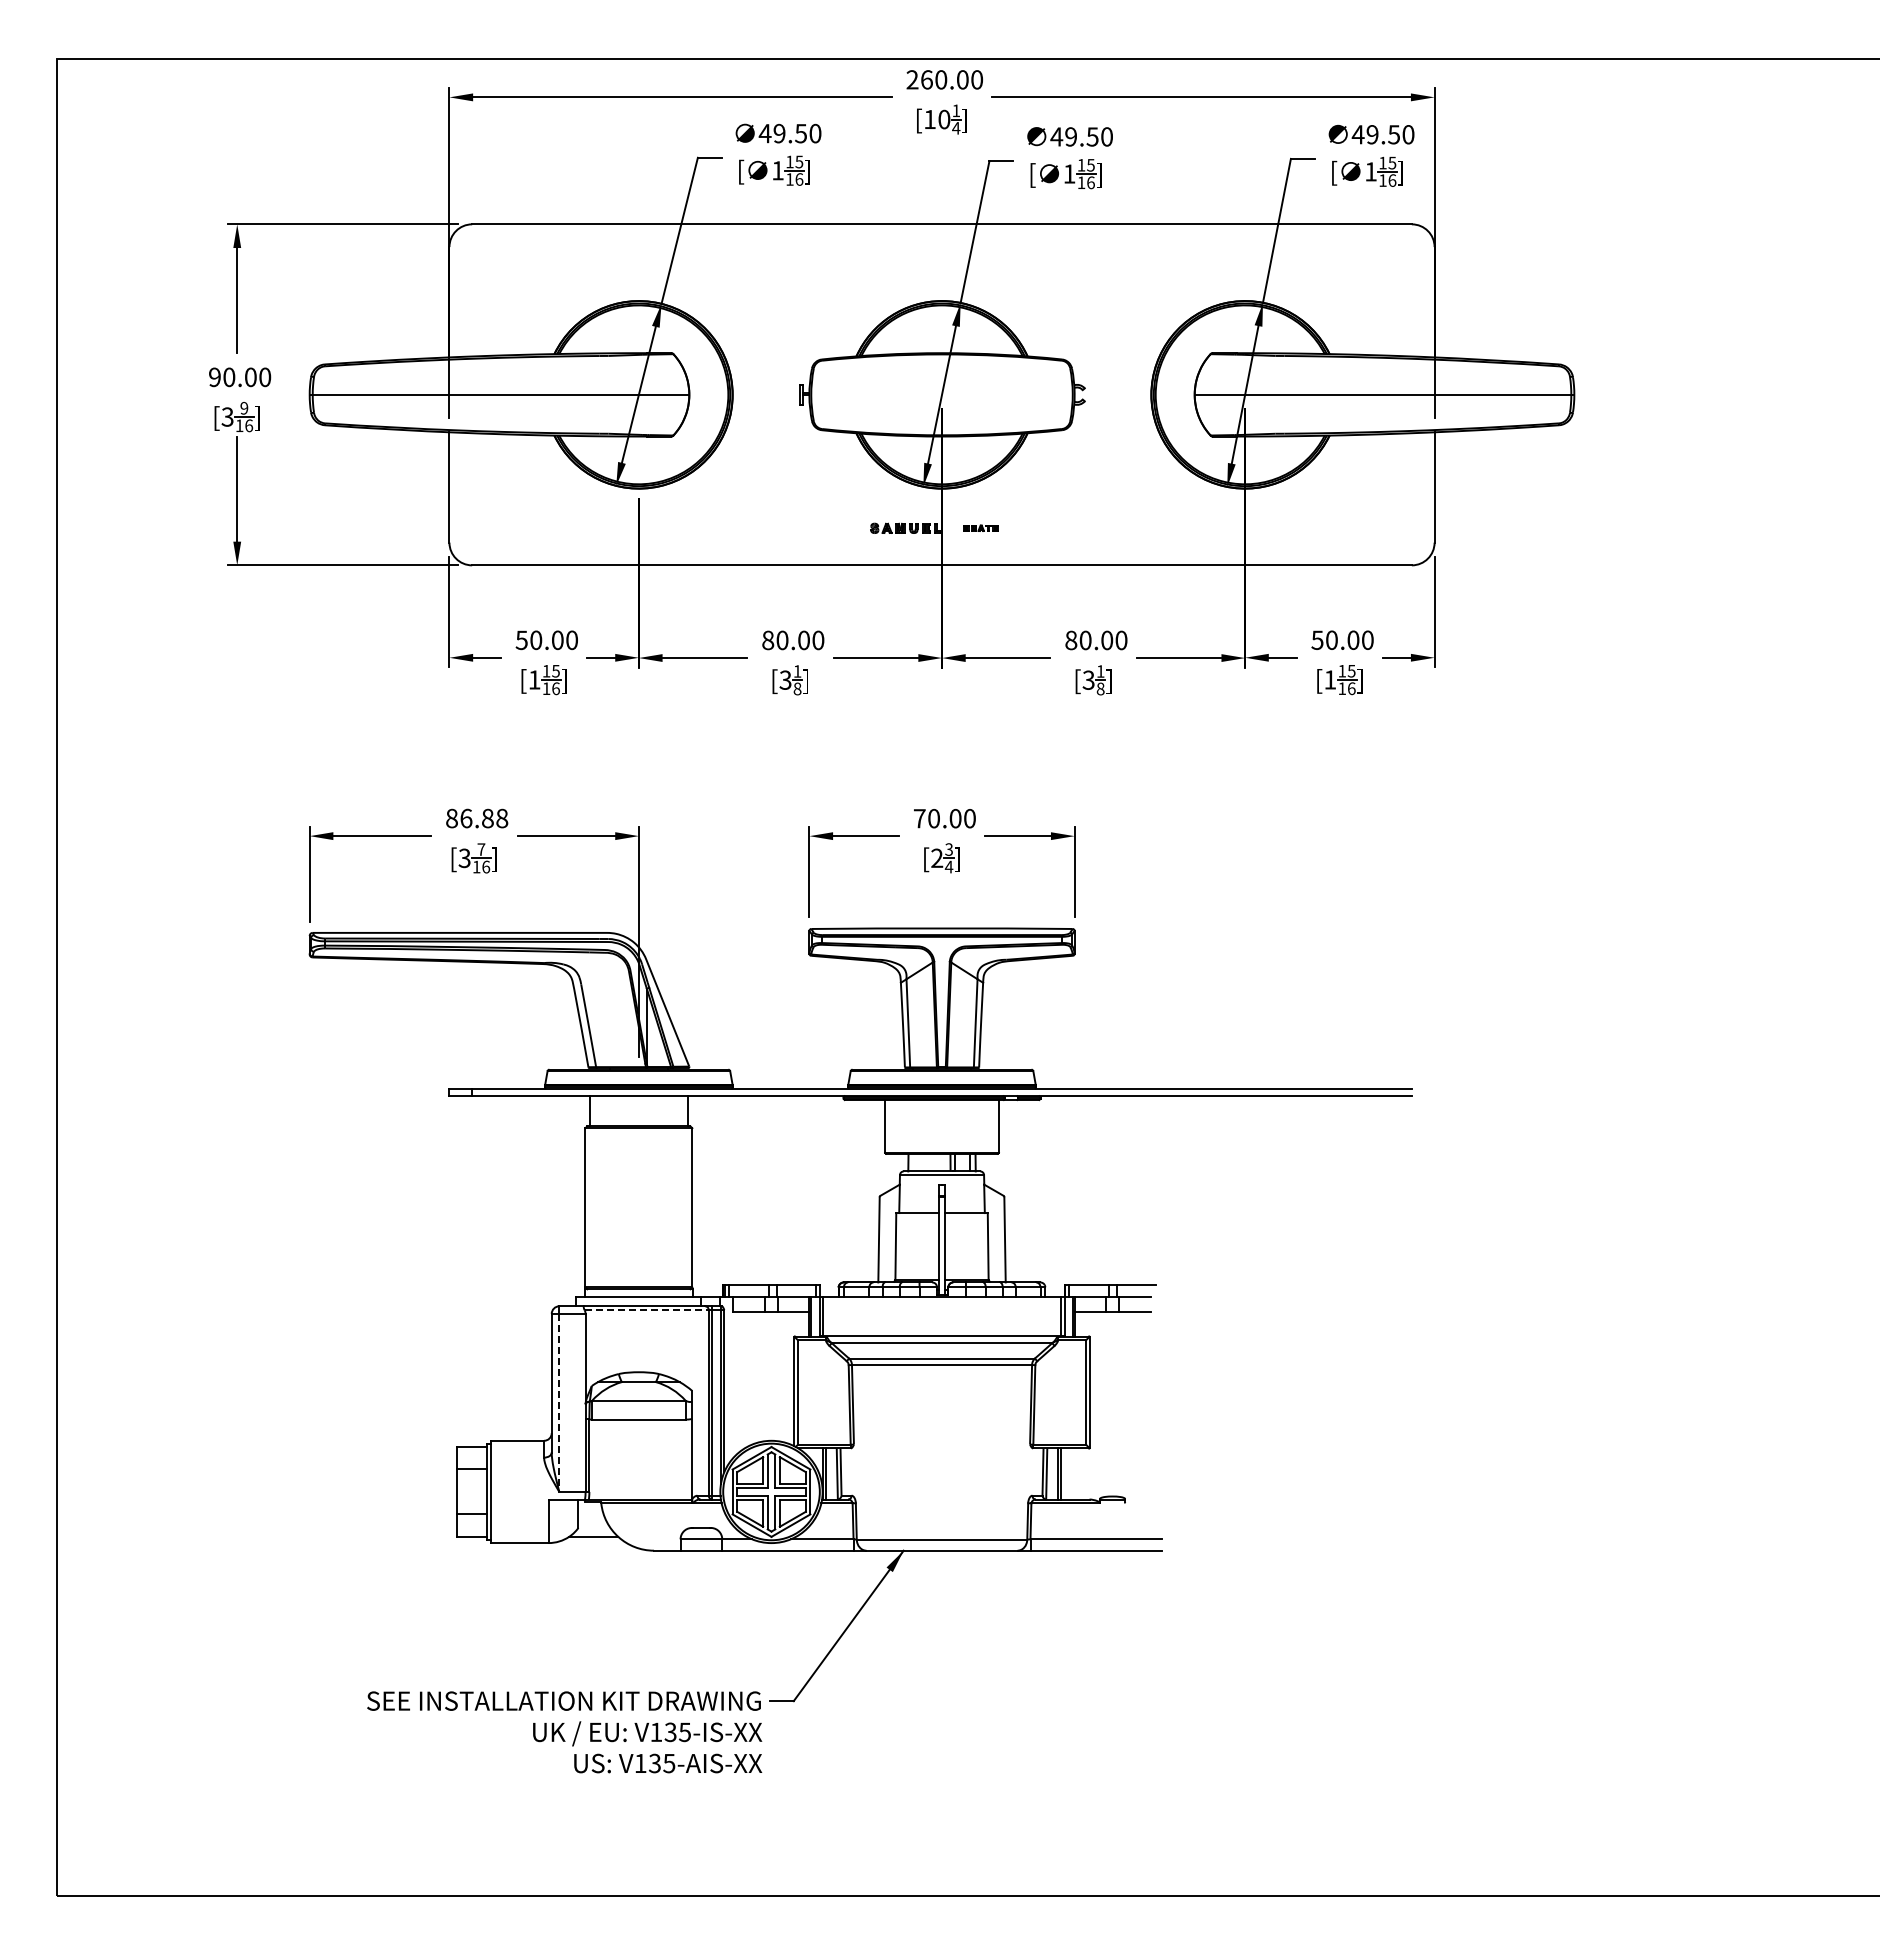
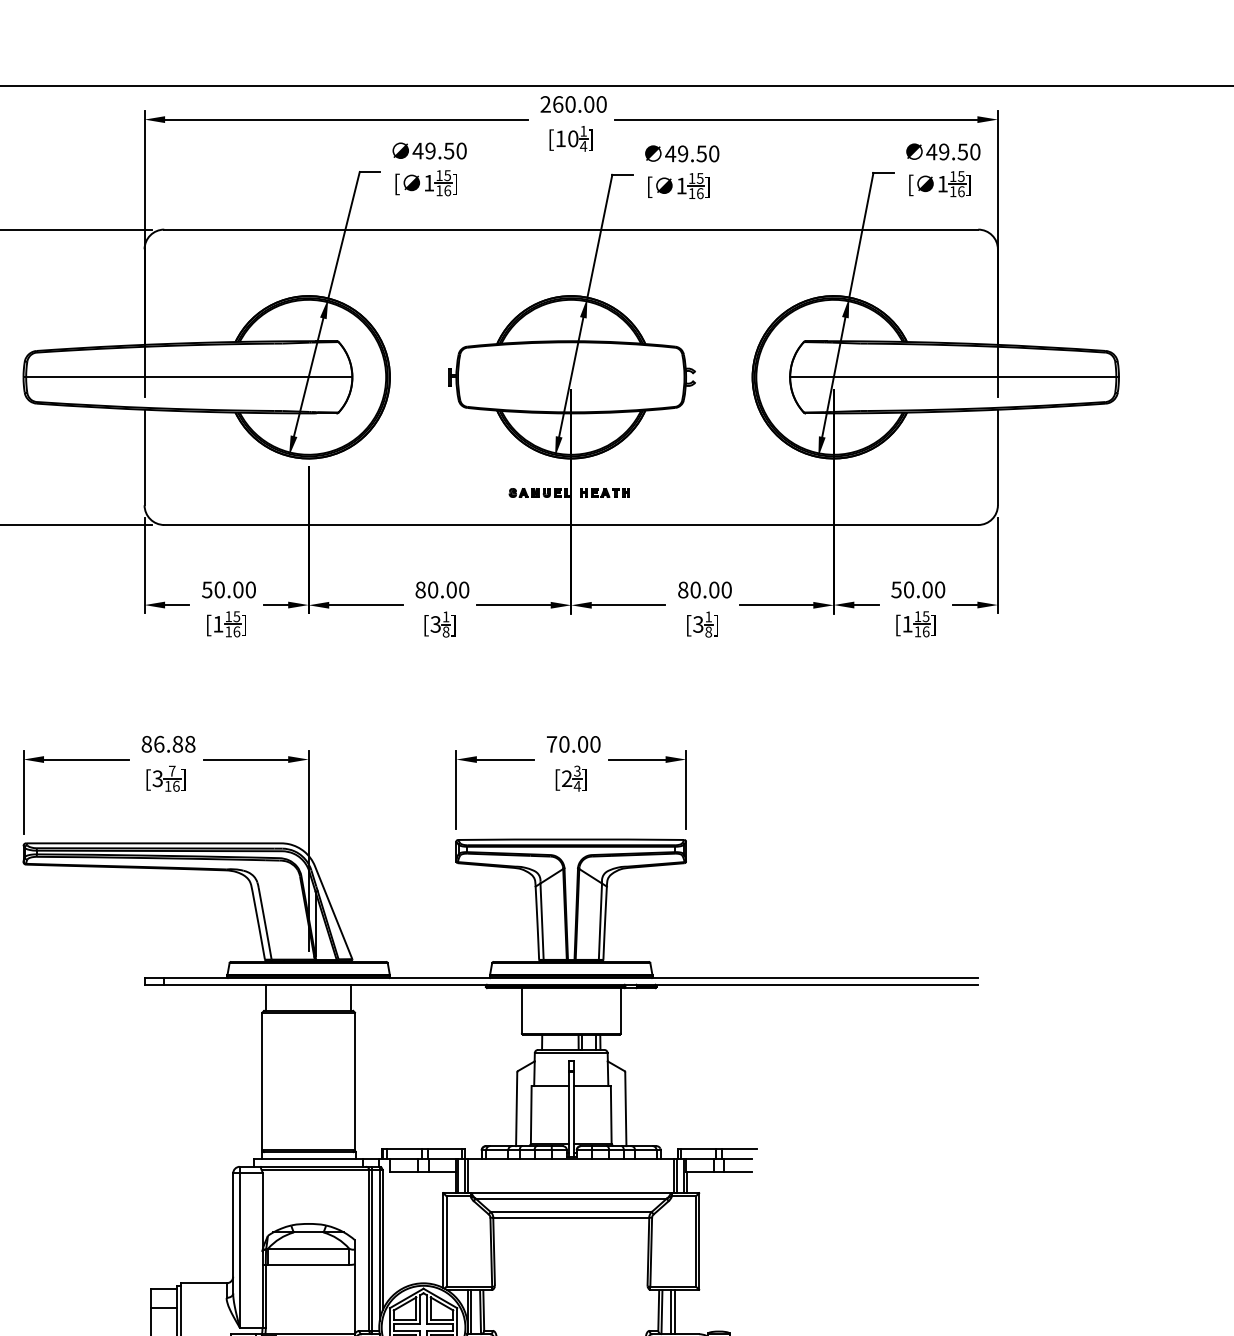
part: (980, 527) -> (604, 492), size x1.67
line: (647, 1310) -> (316, 1170), dashed -> solid
line: (559, 1403) -> (239, 1250), dashed -> solid

